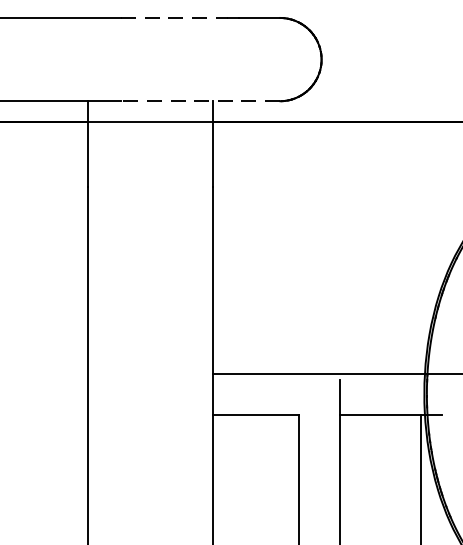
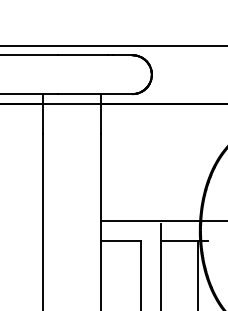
line: (175, 18) -> (83, 55), dashed -> solid
line: (198, 102) -> (94, 94), dashed -> solid

